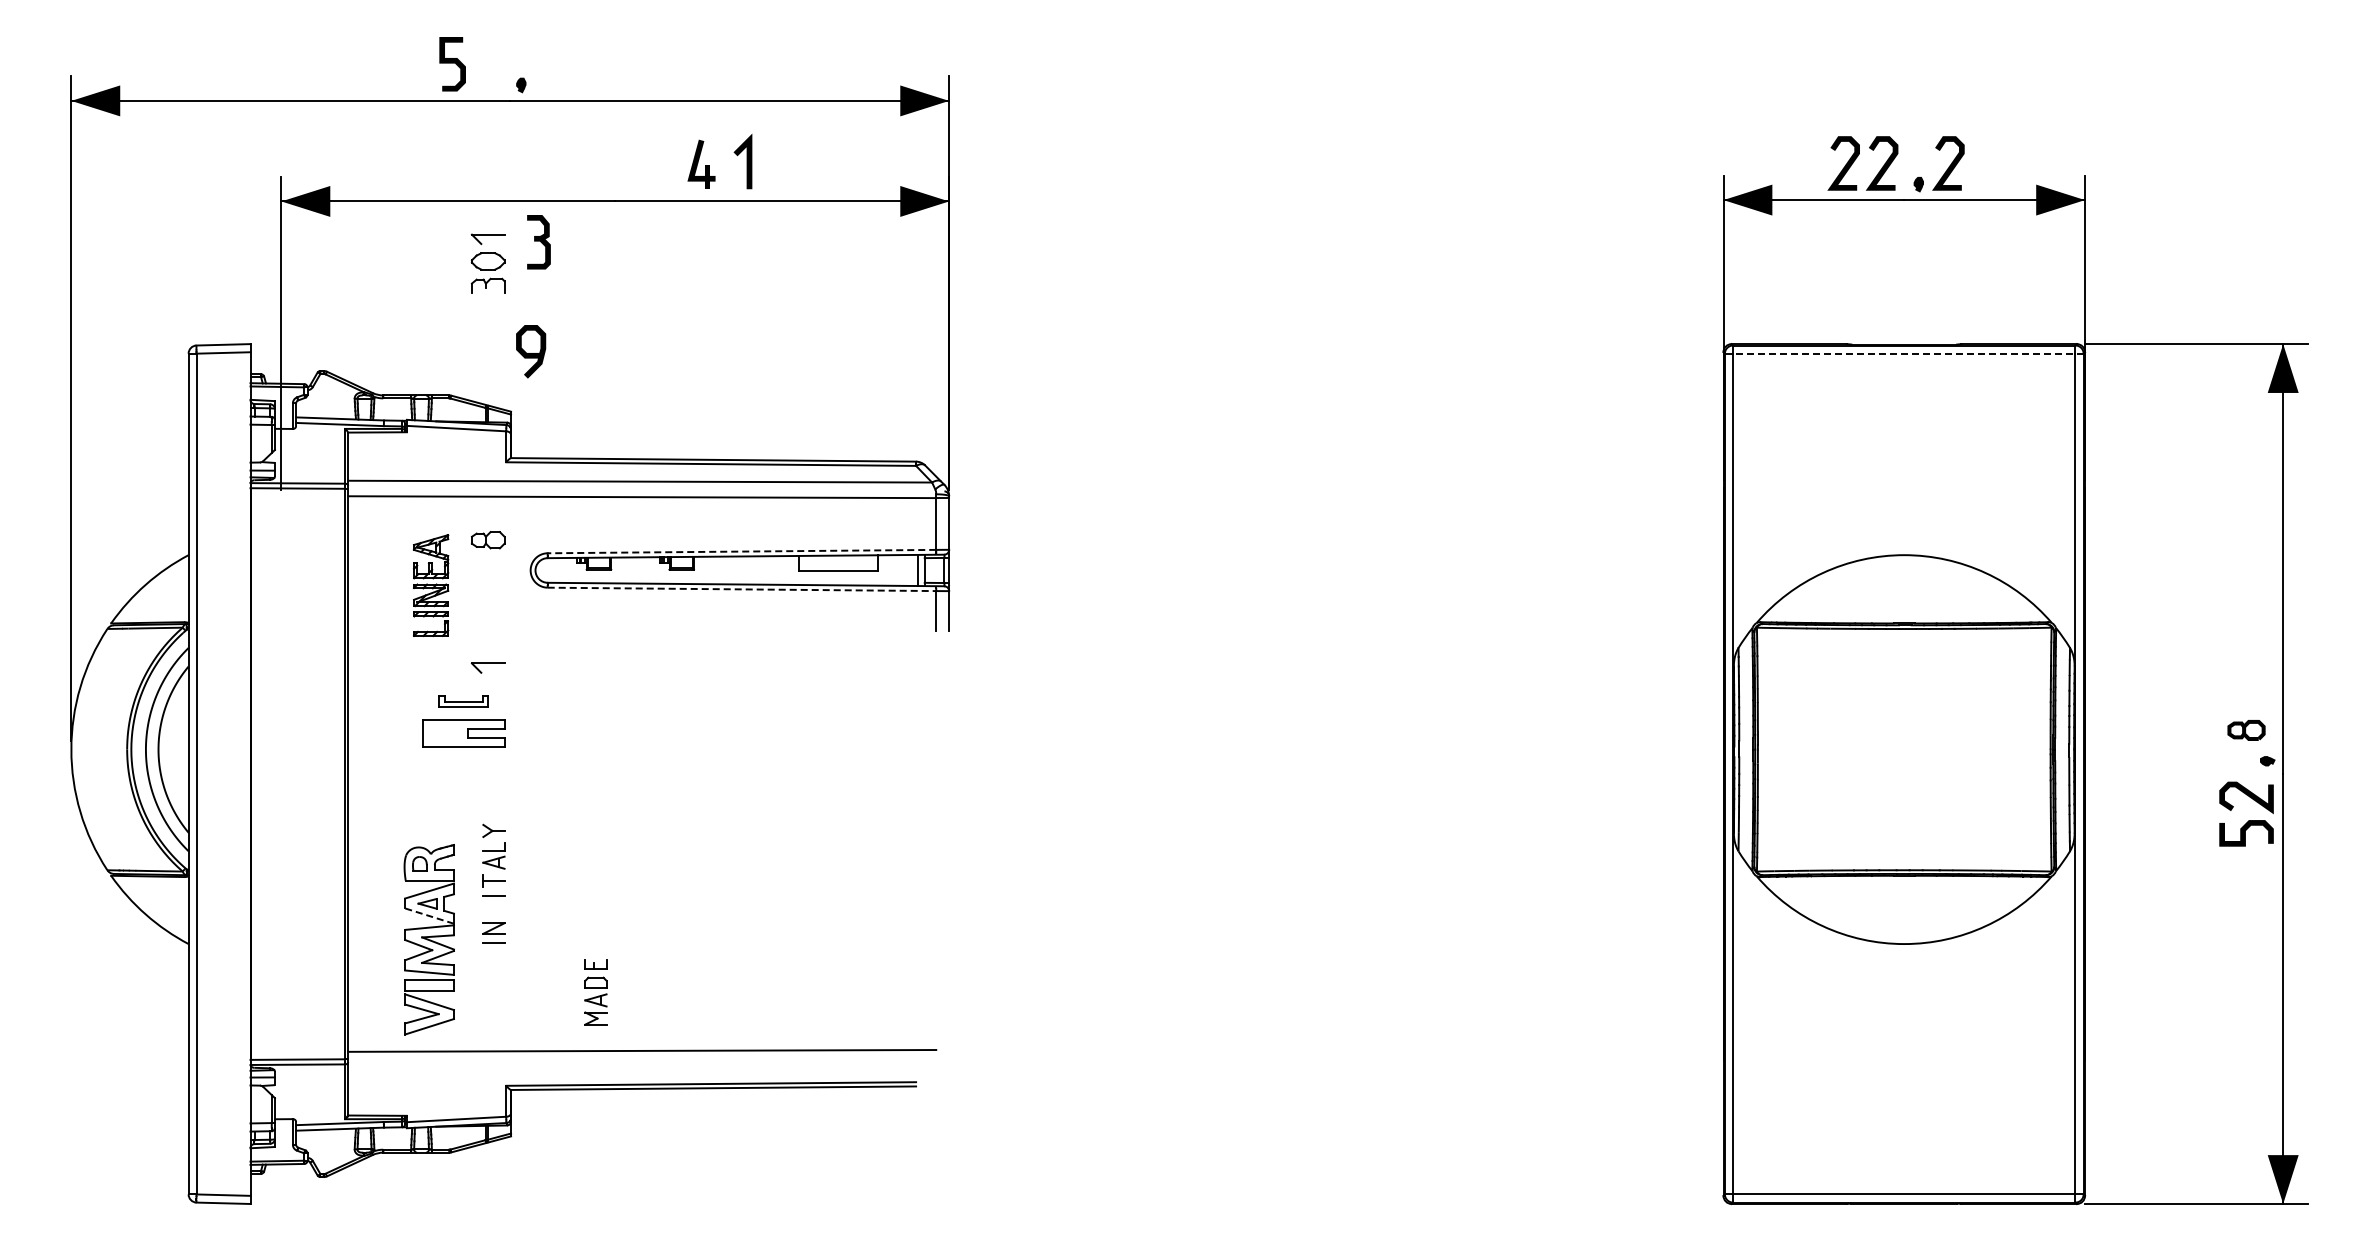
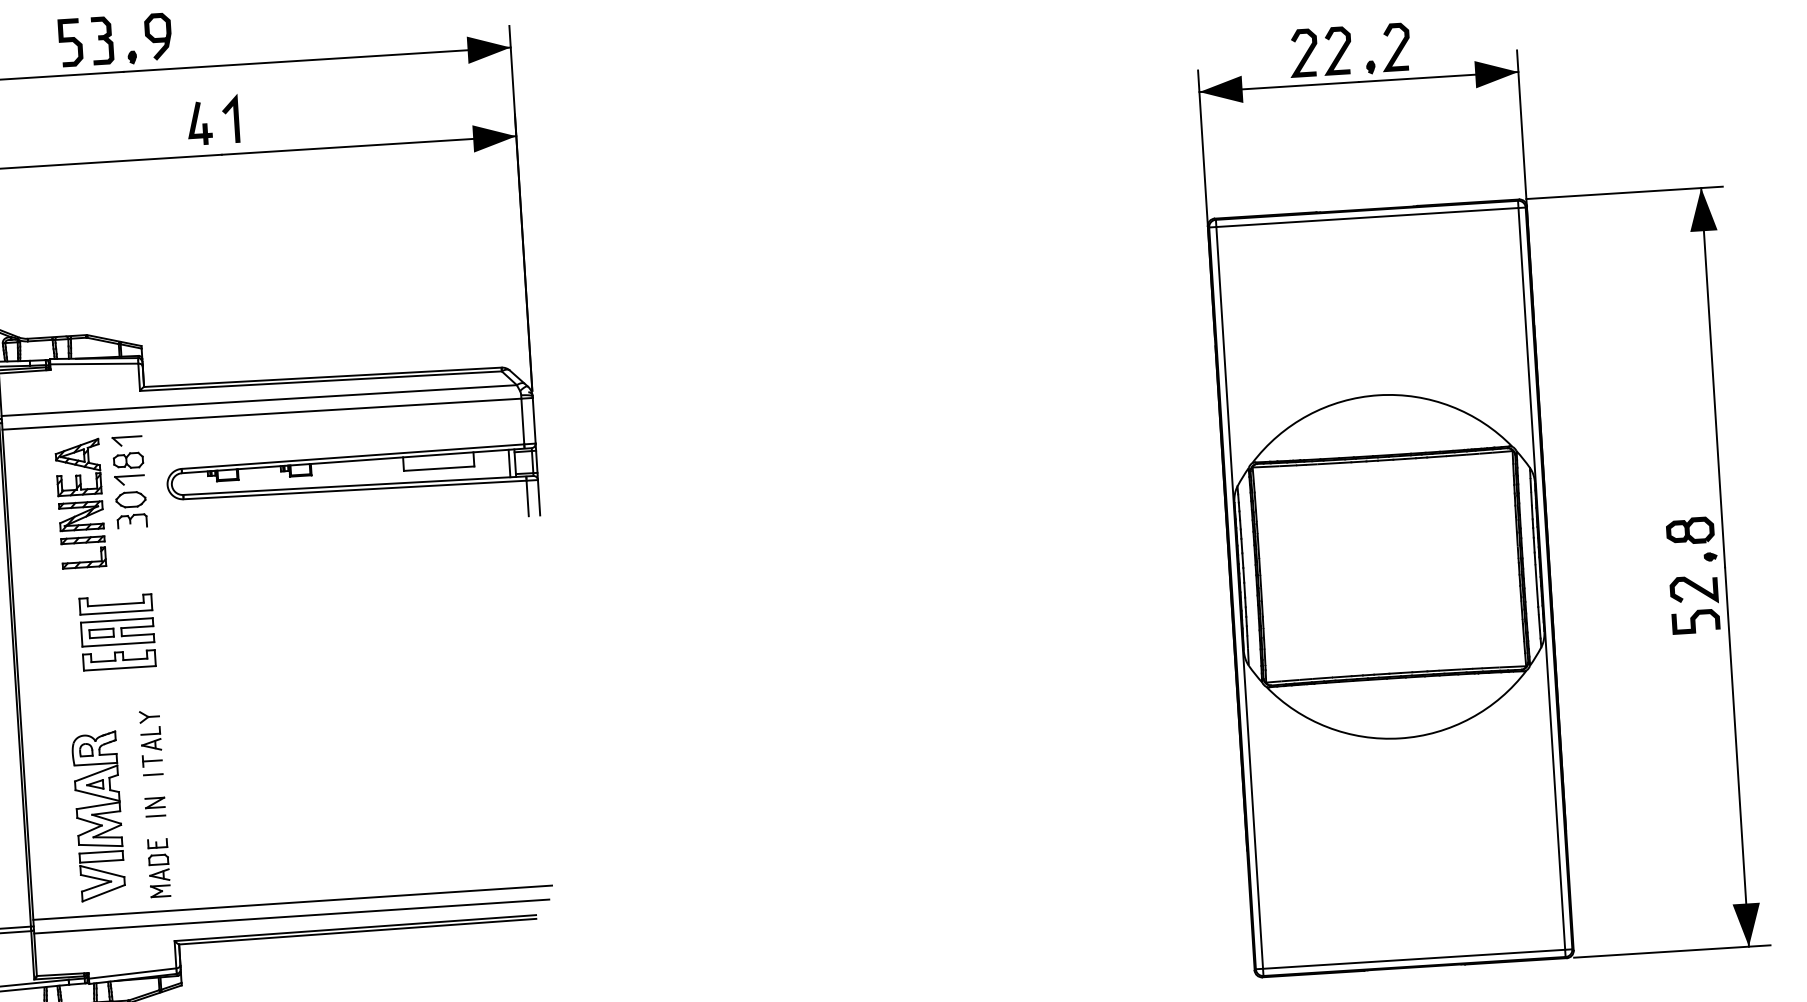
line: (746, 161) -> (233, 118), moved
part: (701, 163) -> (199, 122), moved
part: (538, 242) -> (102, 40), moved
part: (487, 263) -> (130, 501), moved
curve: (531, 353) -> (158, 38), moved
line: (1904, 353) -> (1367, 217), dashed -> solid
line: (741, 551) -> (352, 456), dashed -> solid
part: (430, 585) -> (80, 503), size x1.43
line: (742, 589) -> (355, 490), dashed -> solid
part: (487, 667) -> (126, 440), moved
part: (463, 701) -> (115, 604), size x1.67
part: (2246, 730) -> (1690, 530), size x1.43
part: (445, 733) -> (101, 633), added
part: (463, 764) -> (119, 659), added
line: (429, 916) -> (97, 795), dashed -> solid
part: (595, 992) -> (158, 868), moved
line: (640, 1066) -> (292, 916), added

